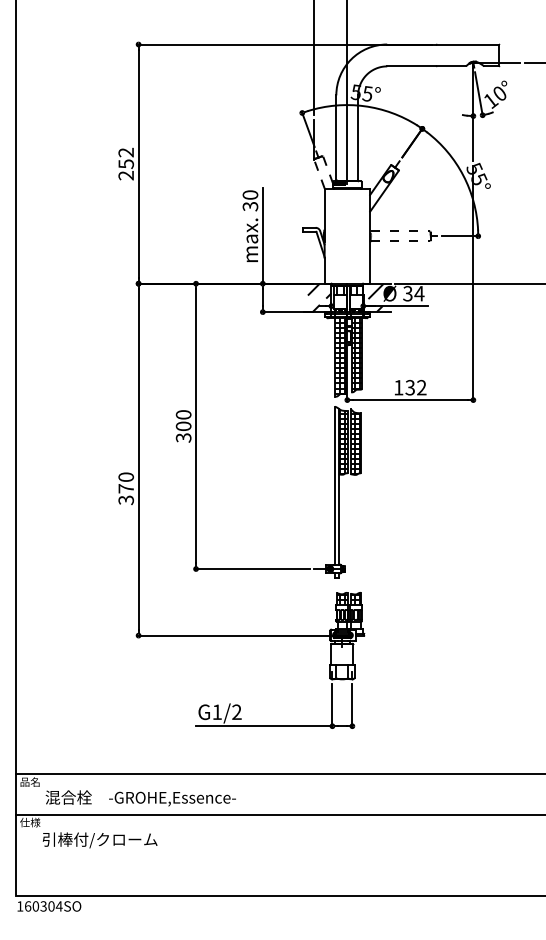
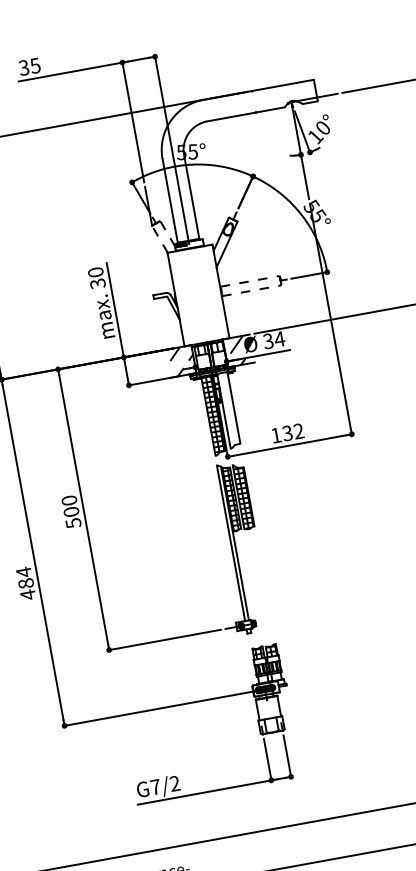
hatch: (356, 353) -> (228, 409), removed
text: (182, 437) -> (72, 523), 300 -> 500
text: (126, 488) -> (26, 583), 370 -> 484
text: (217, 711) -> (155, 786), G1/2 -> G7/2

